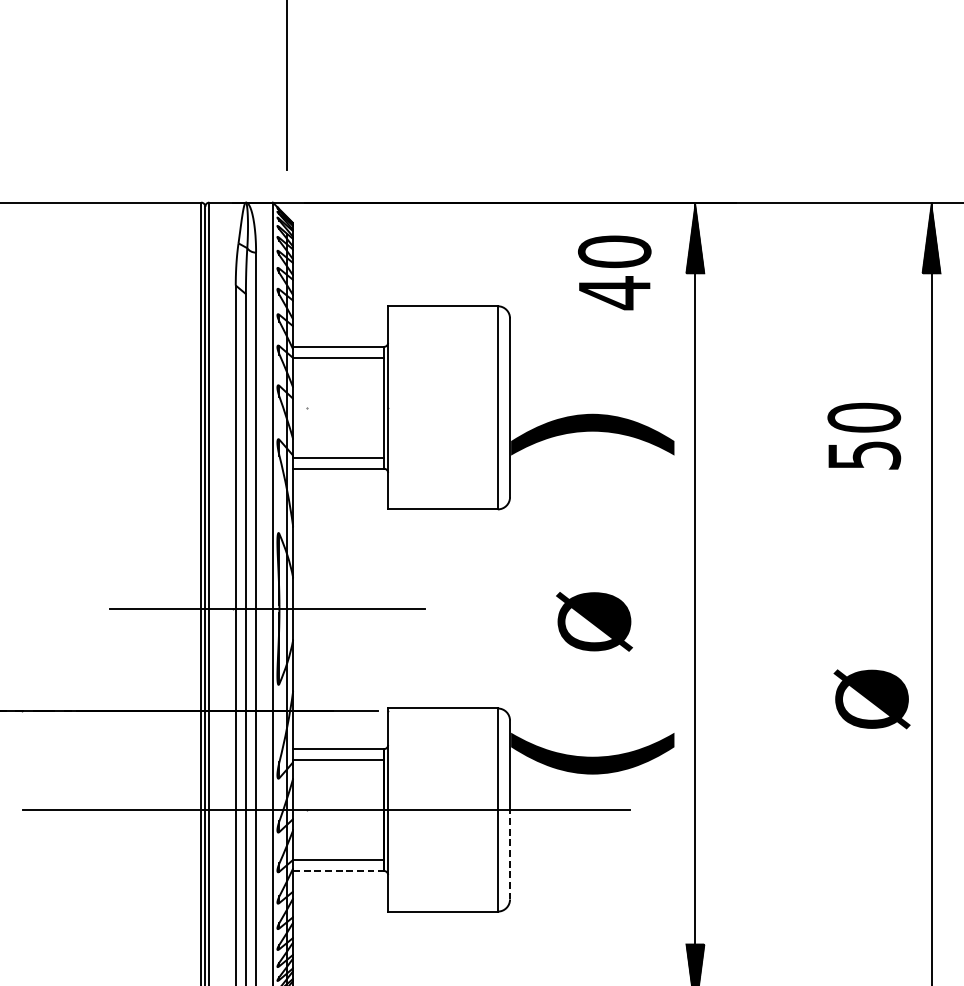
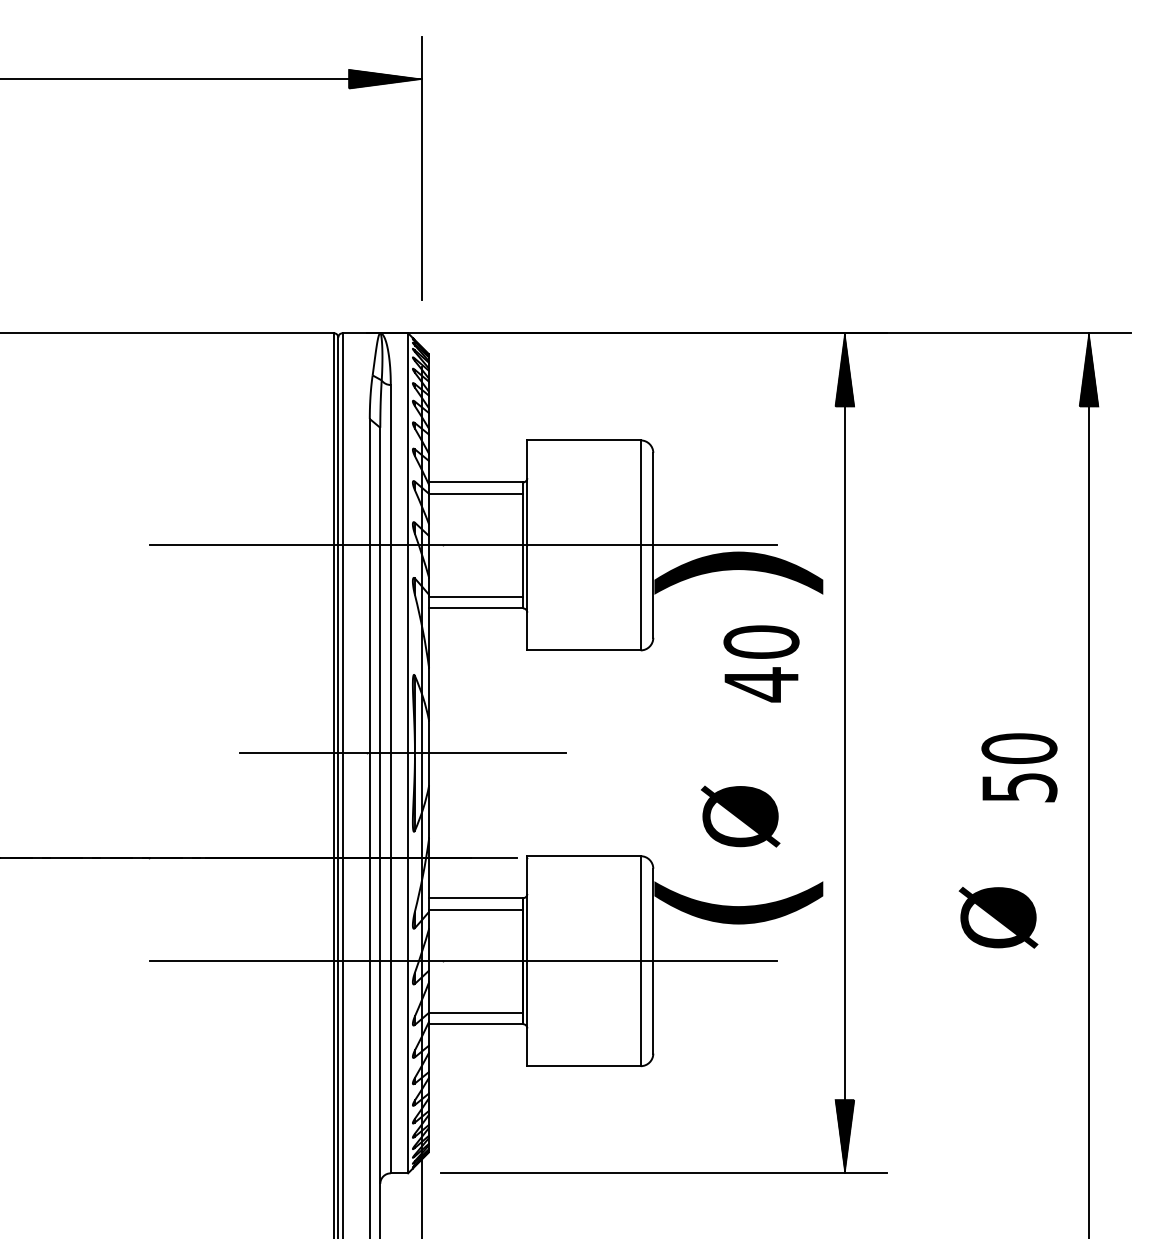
text: (614, 272) -> (761, 663), moved
line: (326, 407) -> (463, 545), added
text: (864, 435) -> (1019, 767), moved
text: (594, 621) -> (740, 816), moved
text: (872, 699) -> (998, 917), moved
line: (510, 853) -> (653, 1006), dashed -> solid
line: (338, 871) -> (476, 1024), dashed -> solid

